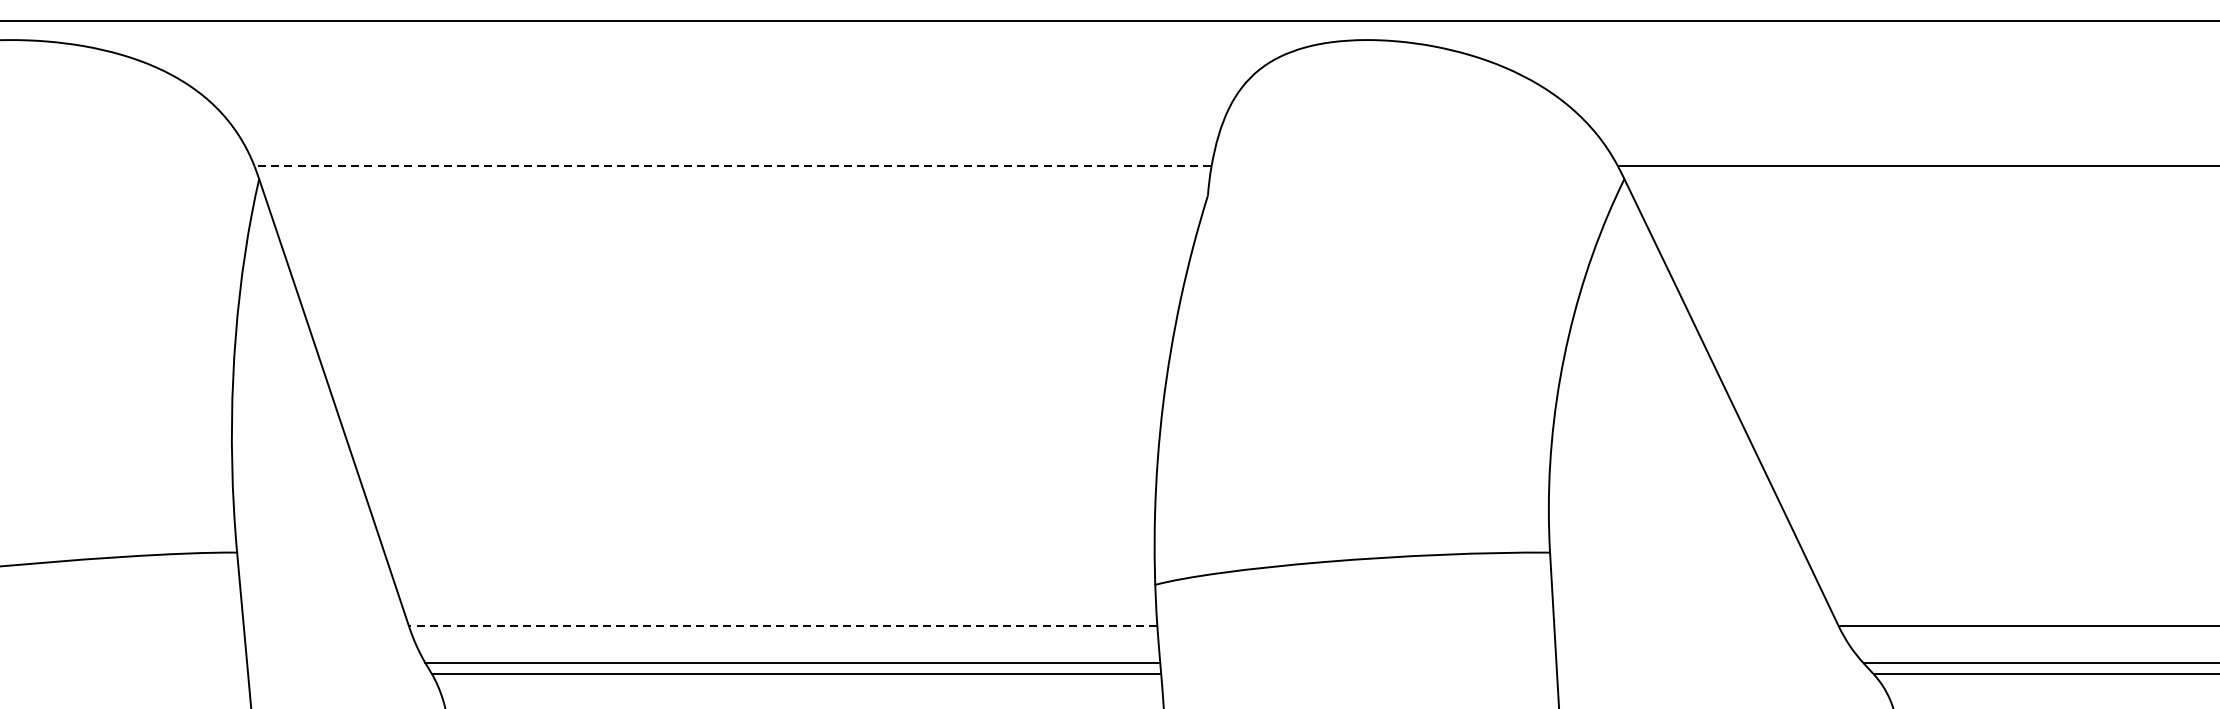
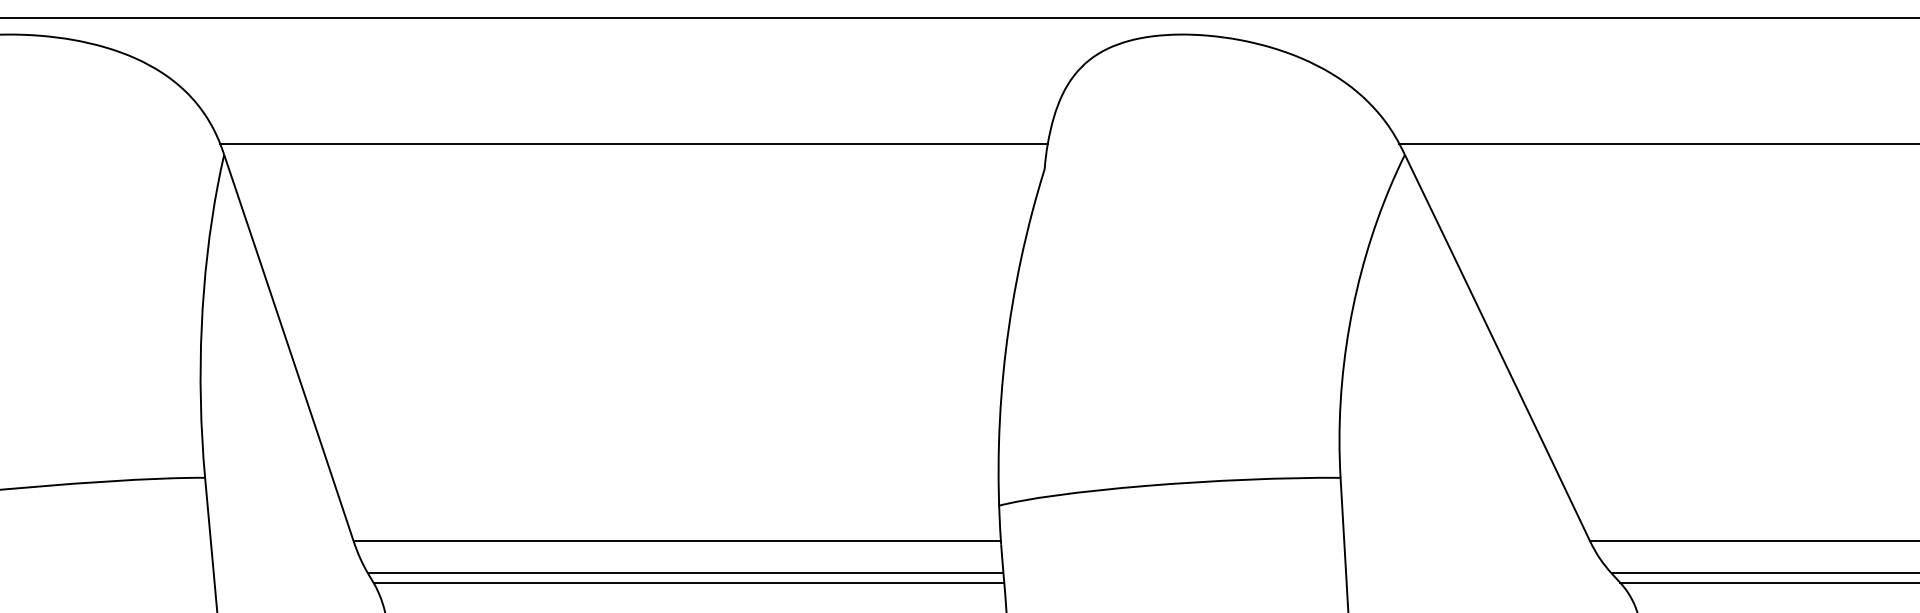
line: (733, 166) -> (634, 143), dashed -> solid
line: (783, 626) -> (677, 541), dashed -> solid

